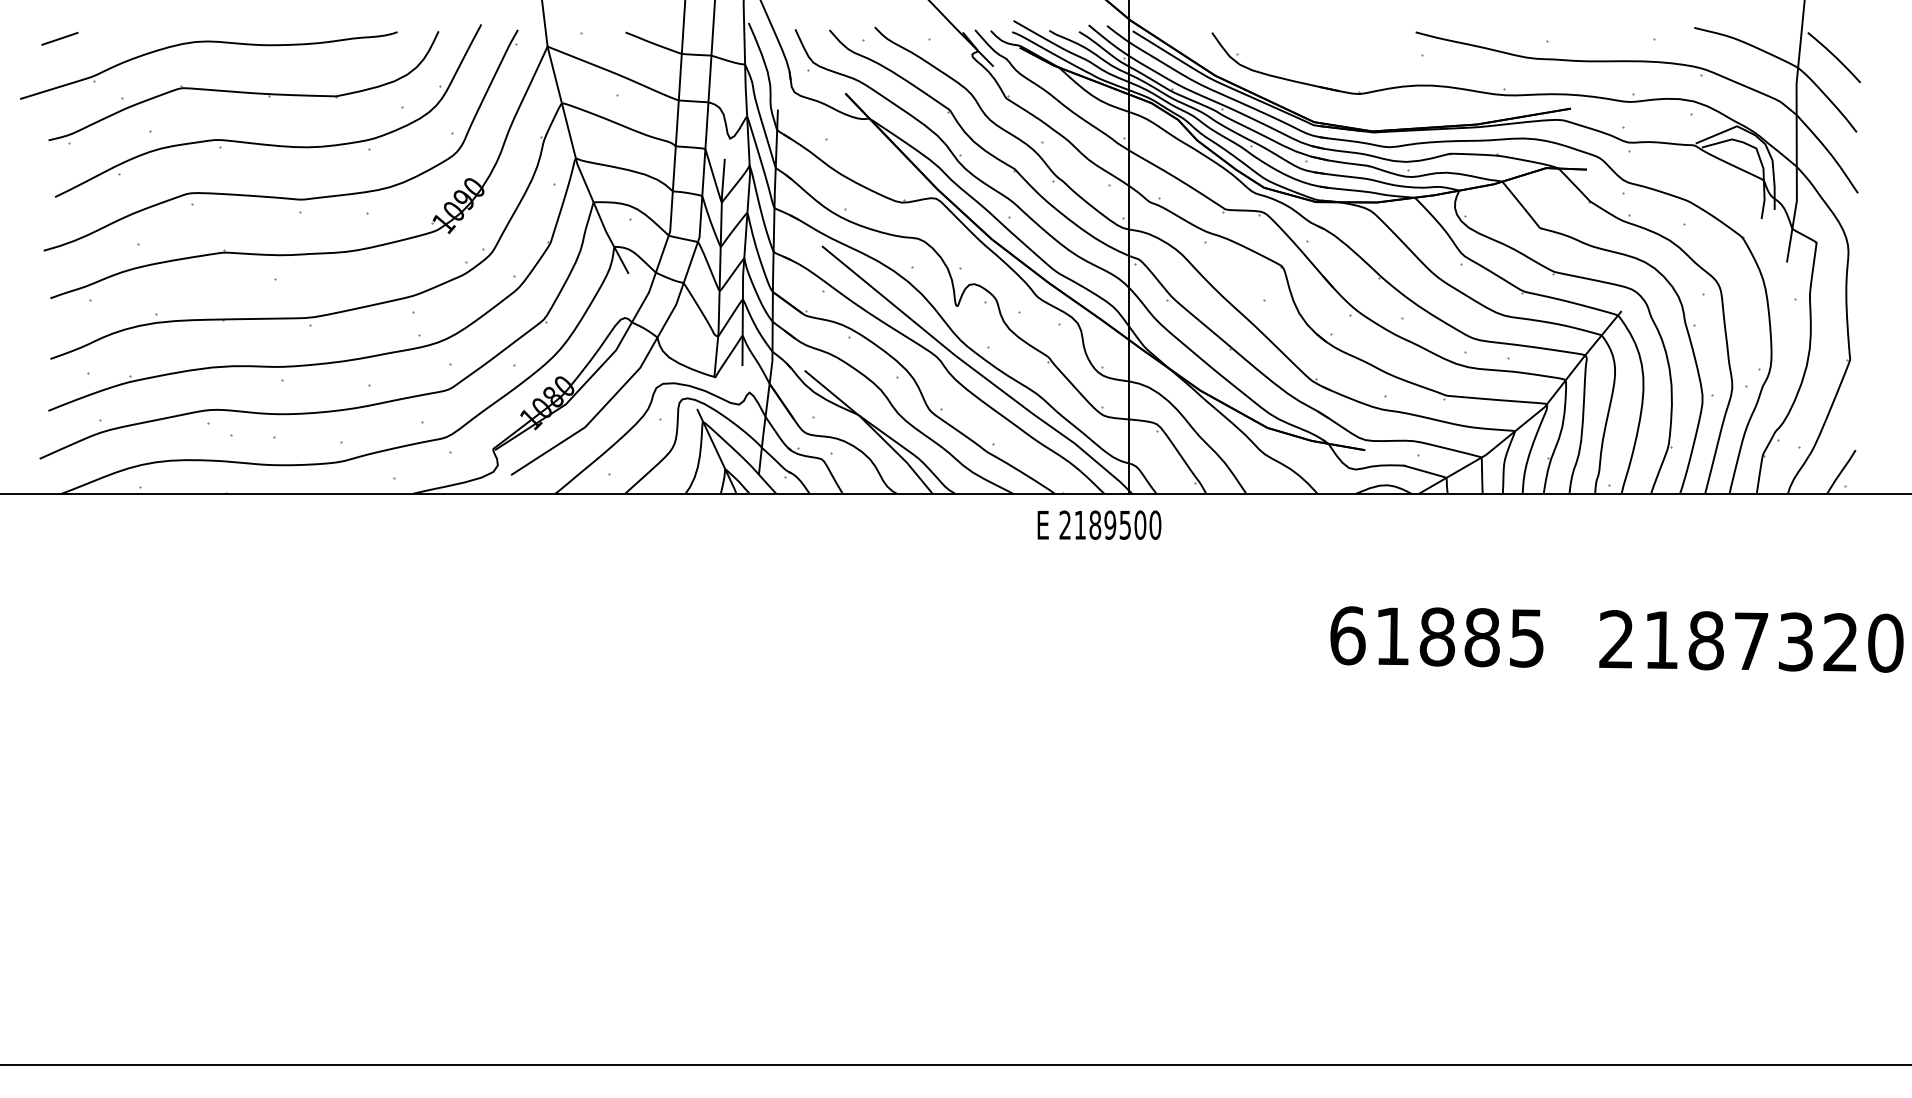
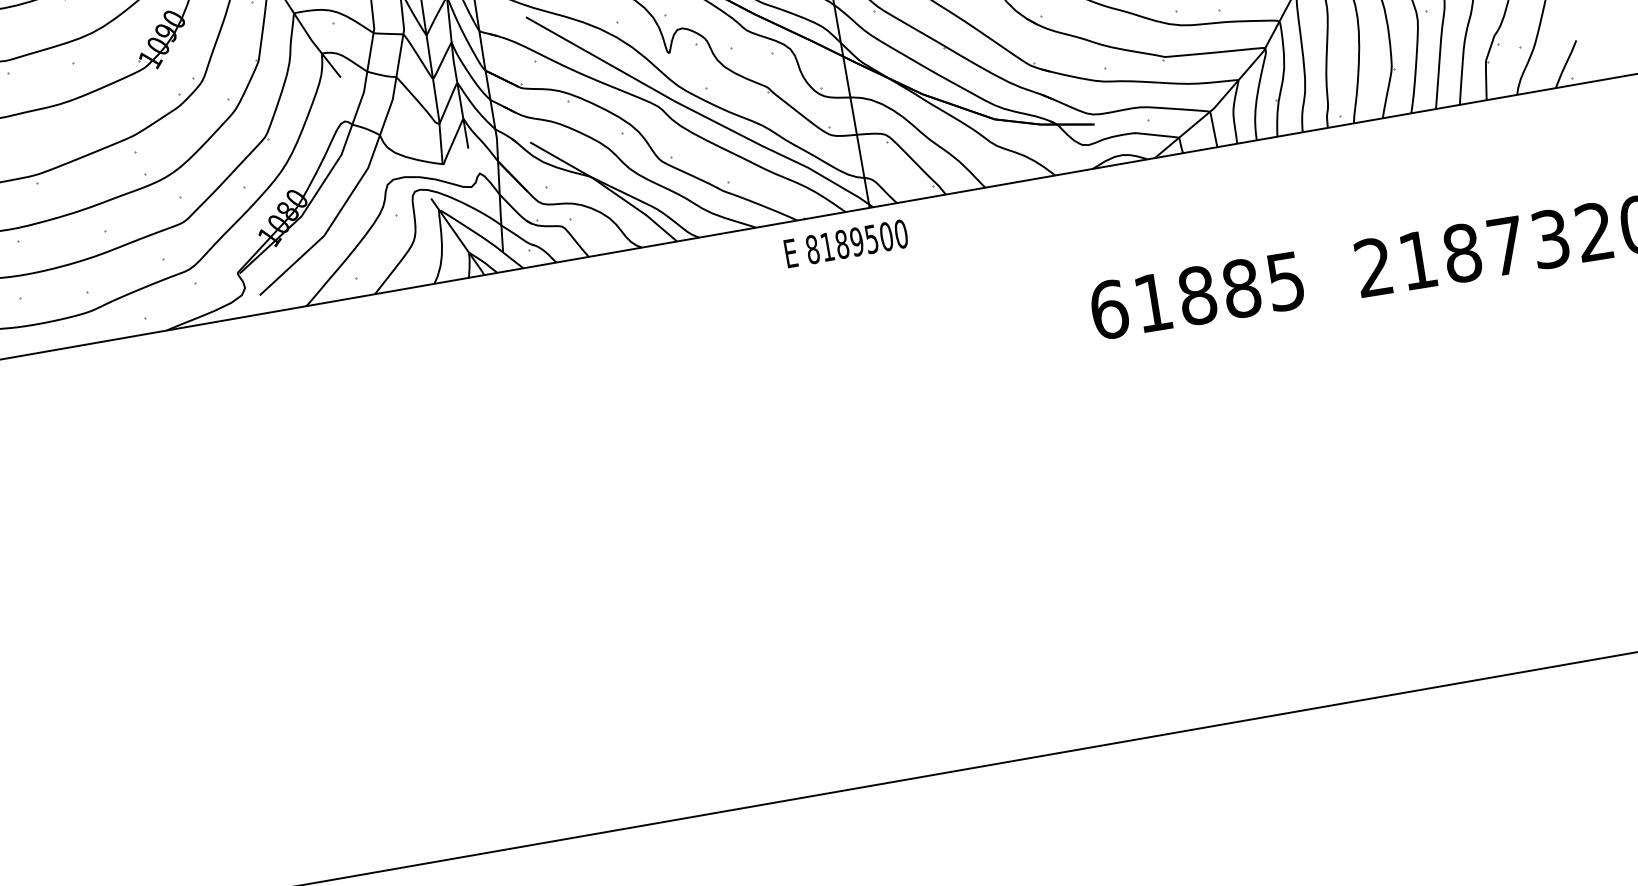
text: (1065, 524) -> (812, 248), 2189500 -> 8189500

